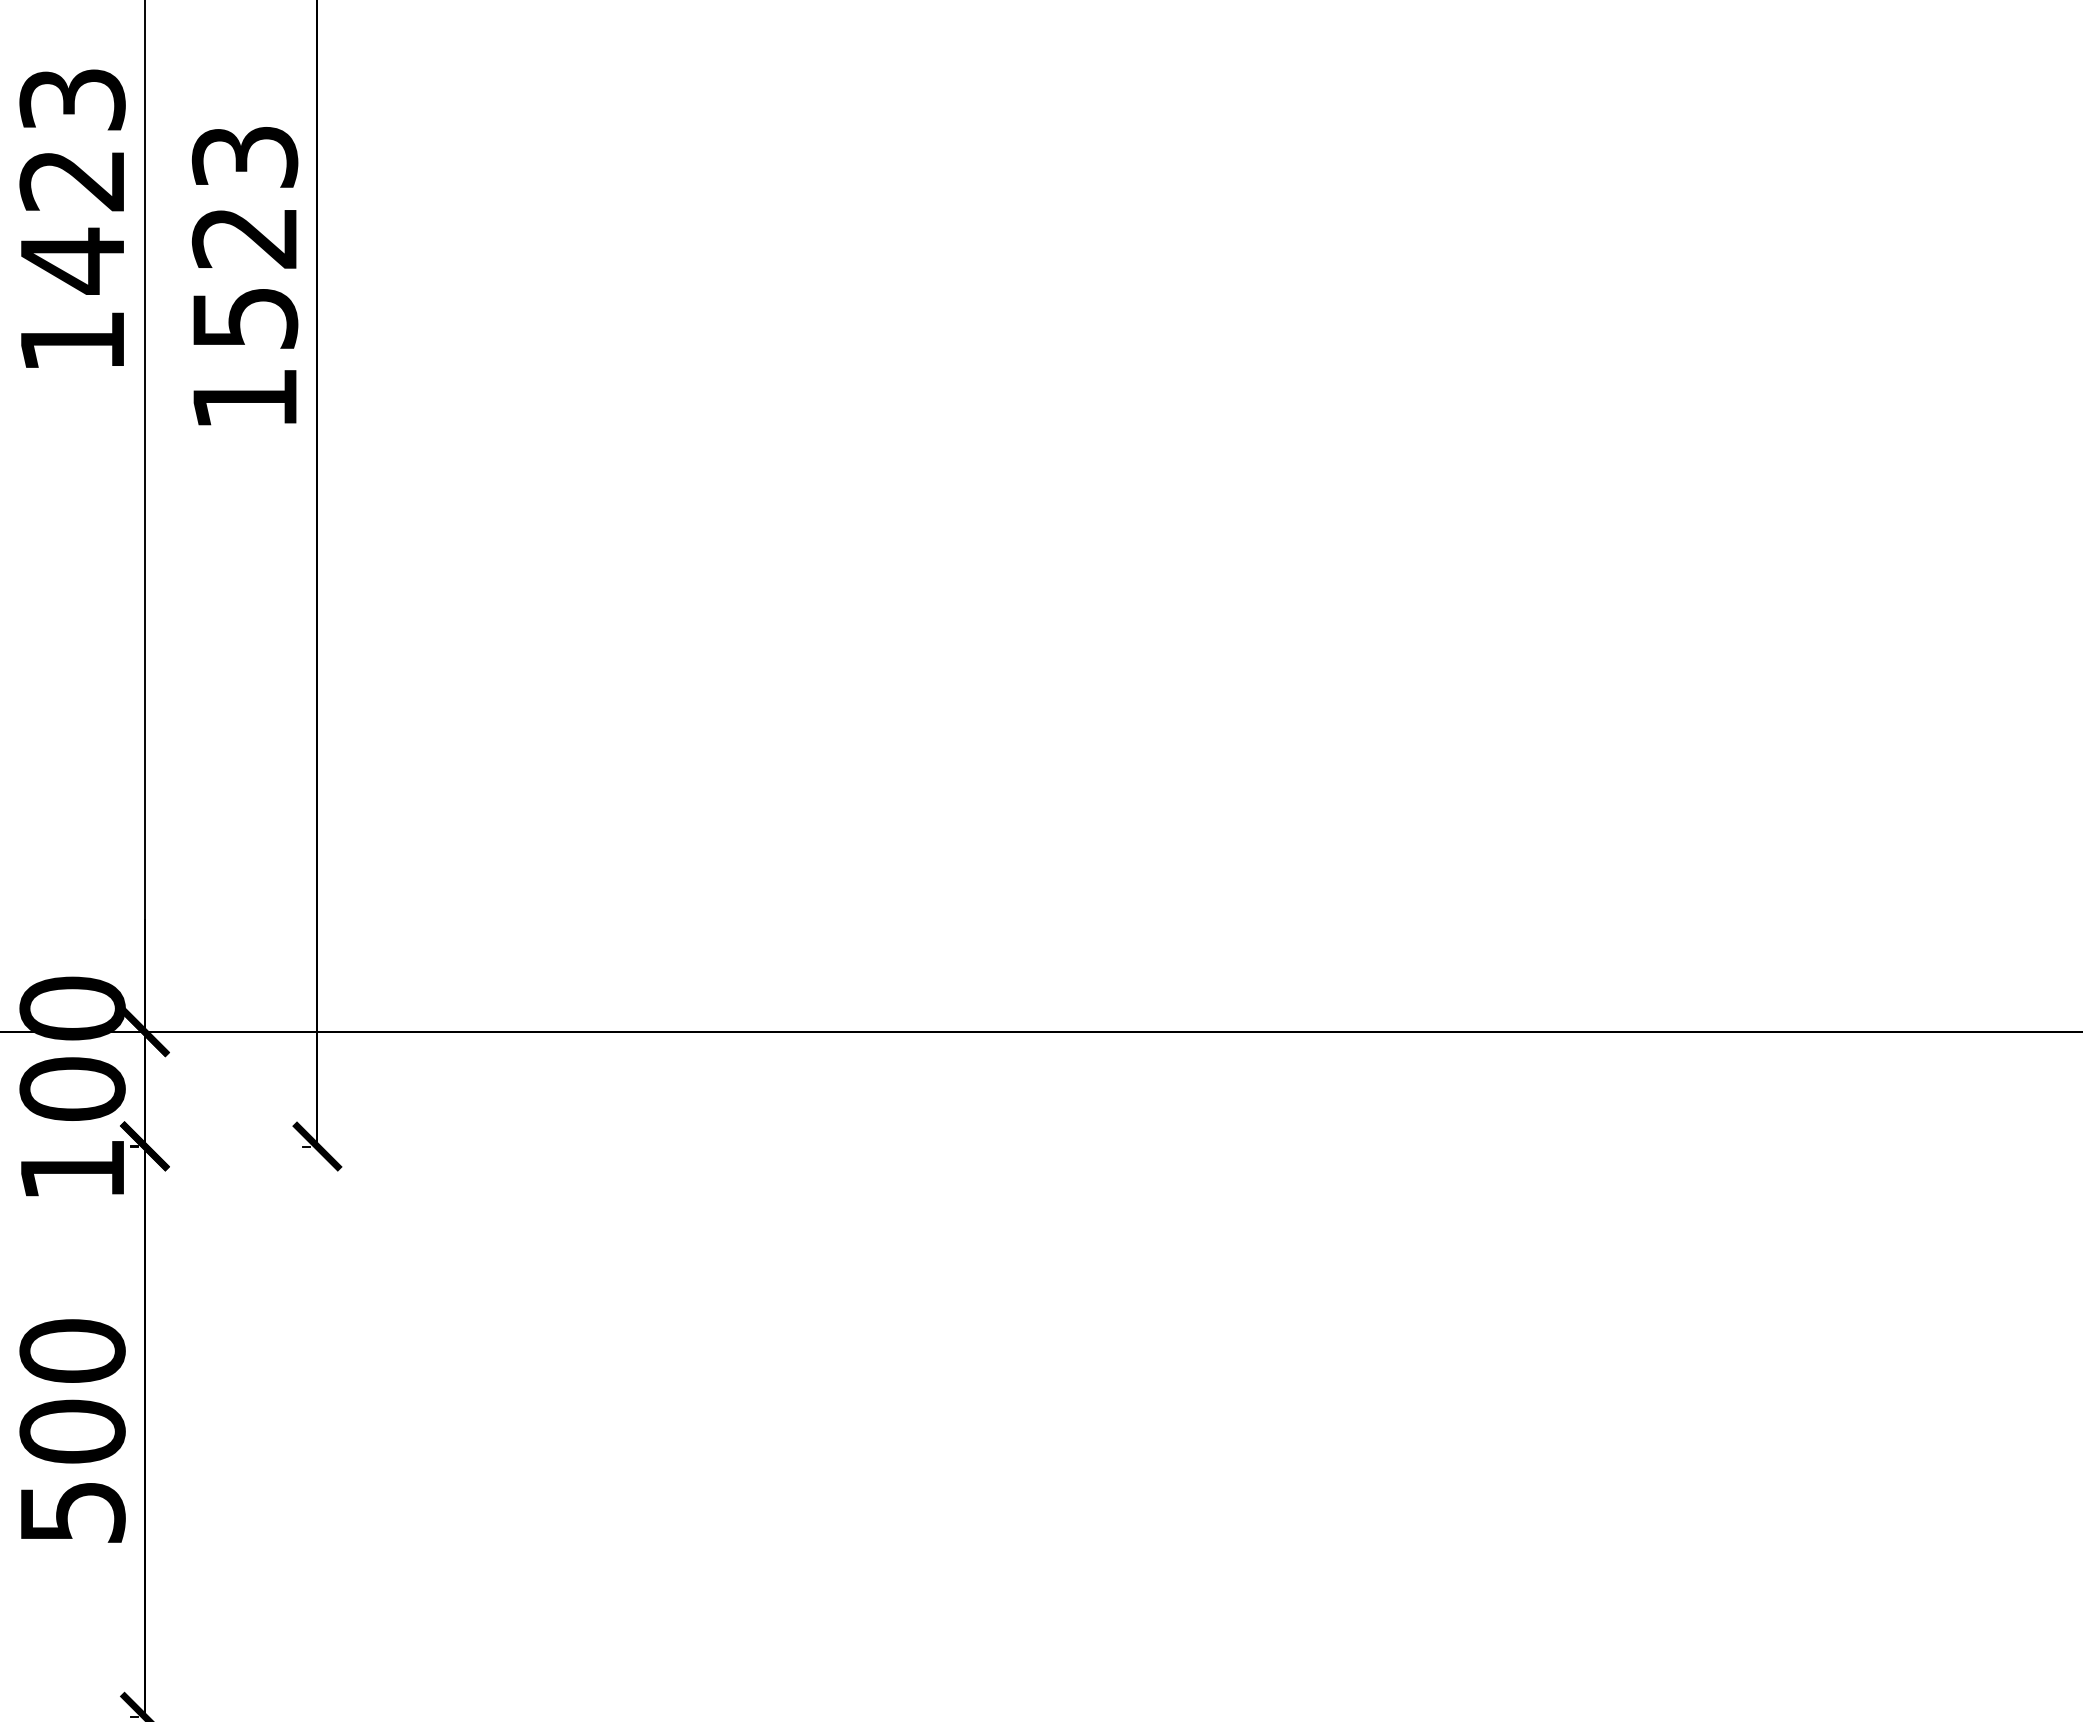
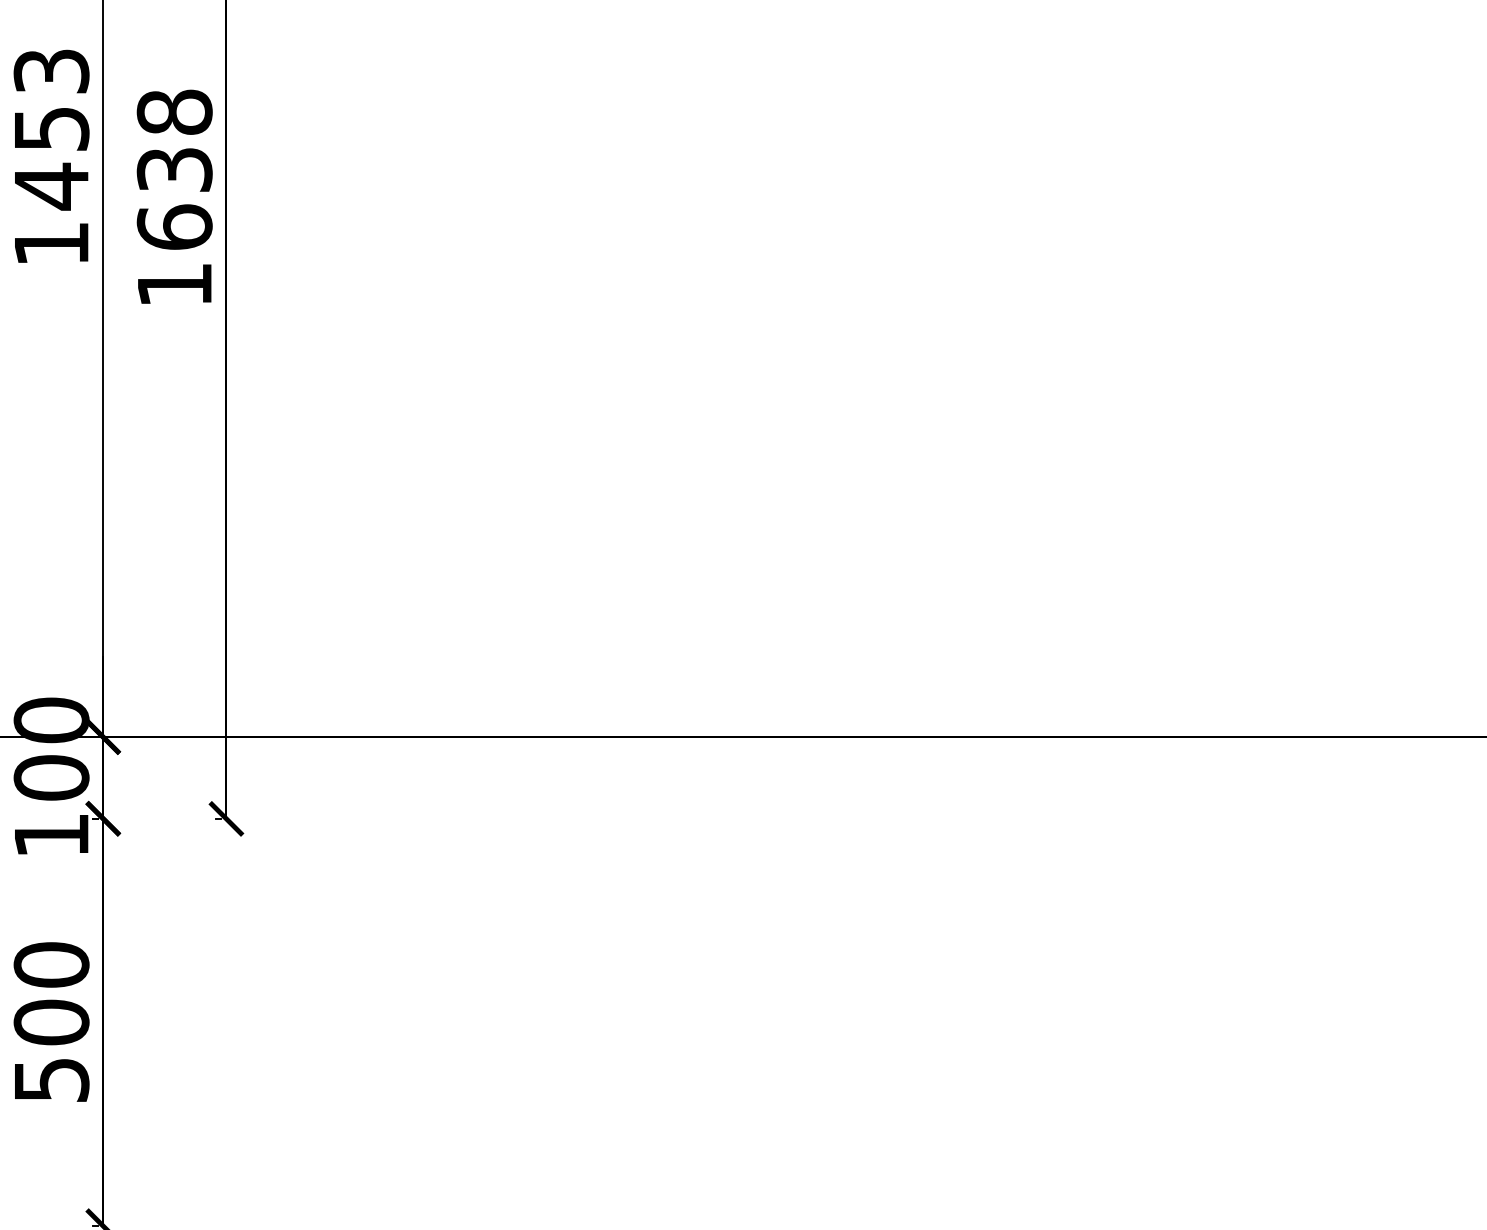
text: (72, 181) -> (51, 129), 1423 -> 1453
text: (244, 237) -> (174, 169), 1523 -> 1638

